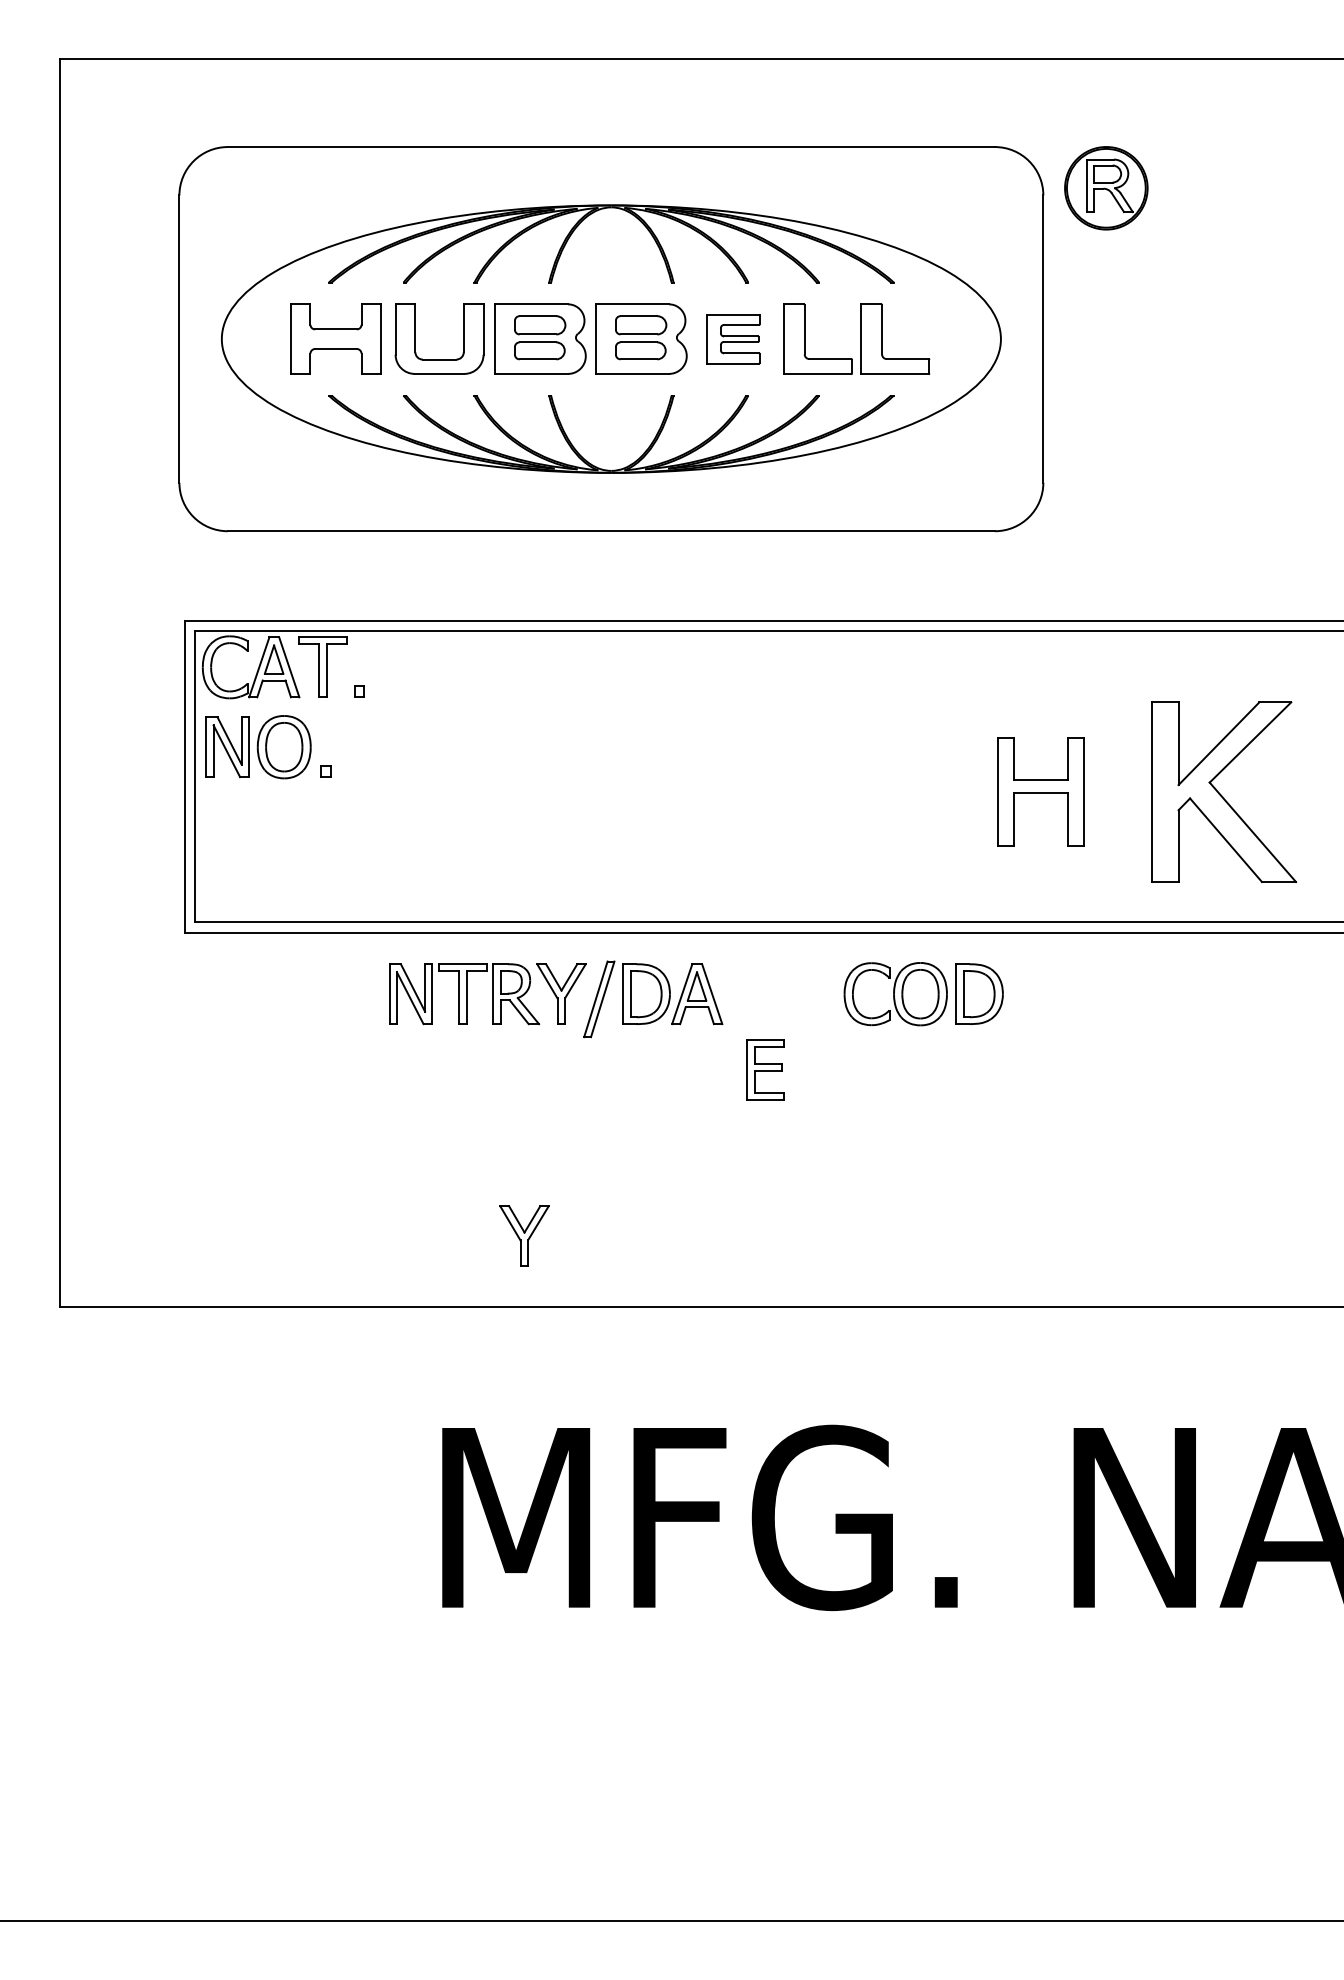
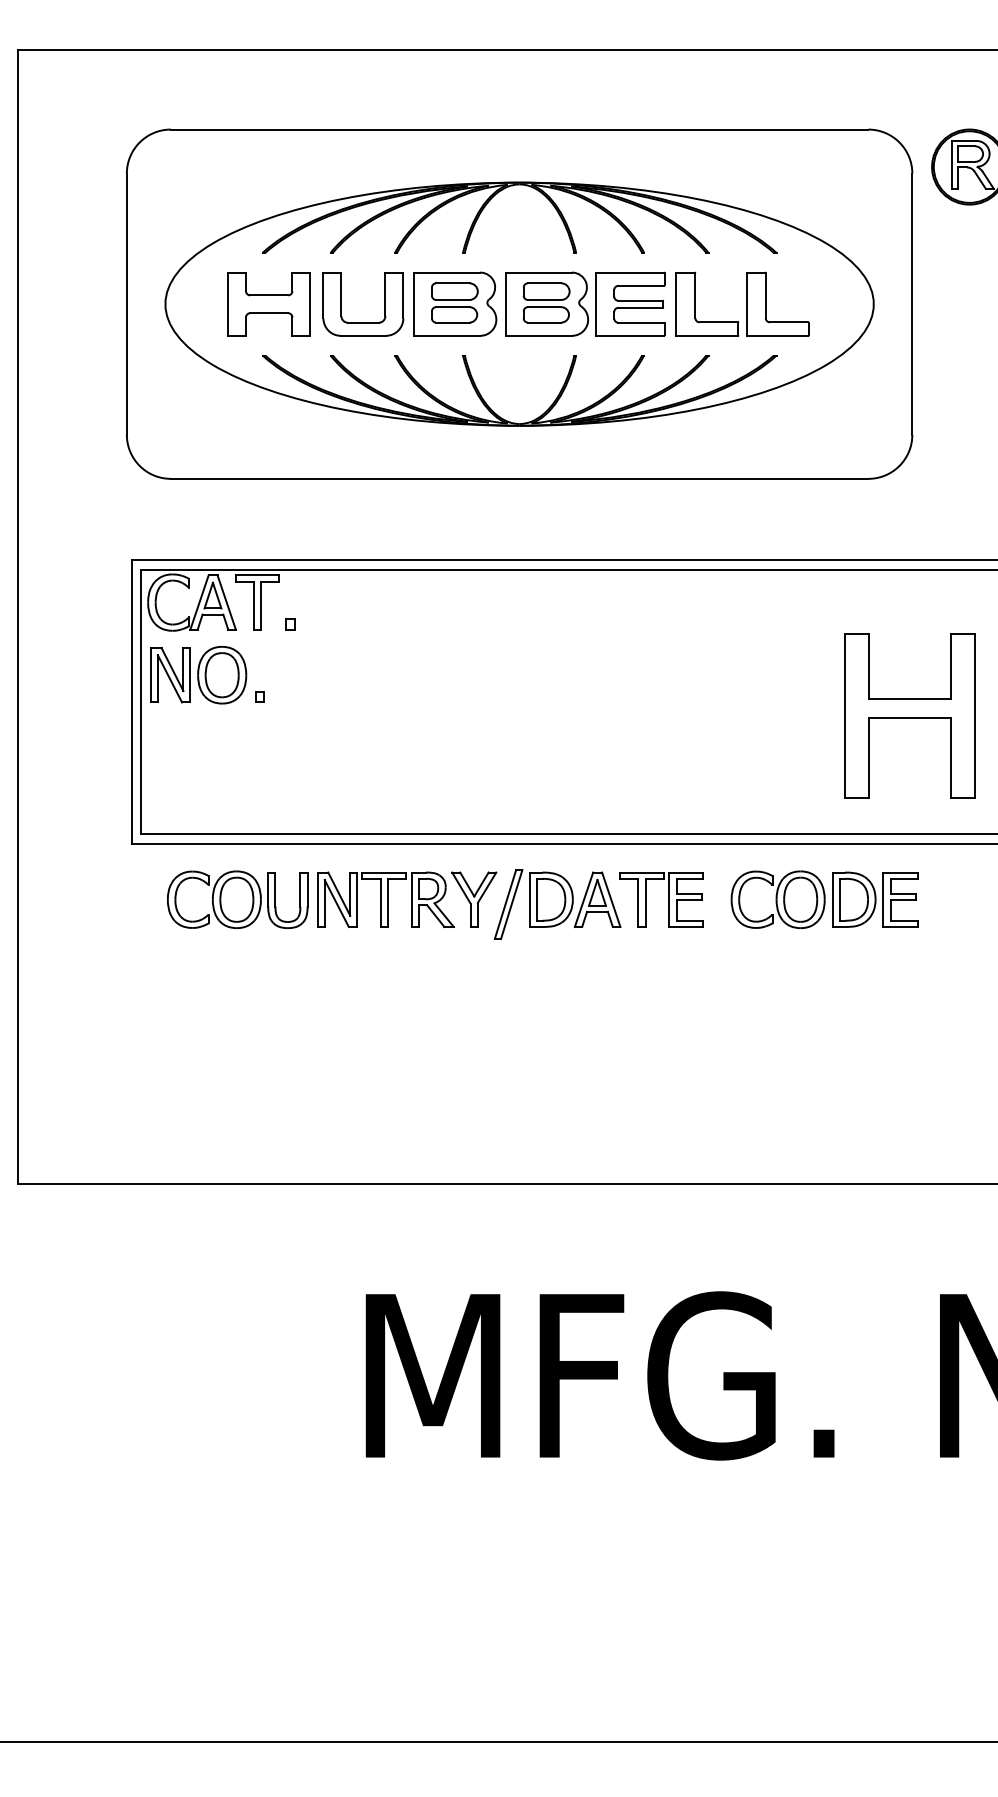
part: (733, 338) -> (630, 303), size x1.43
part: (1040, 791) -> (909, 715), size x1.67
part: (775, 993) -> (668, 899), added
part: (301, 994) -> (237, 900), added
part: (765, 1069) -> (900, 899), moved
part: (524, 1235) -> (440, 1119), removed

